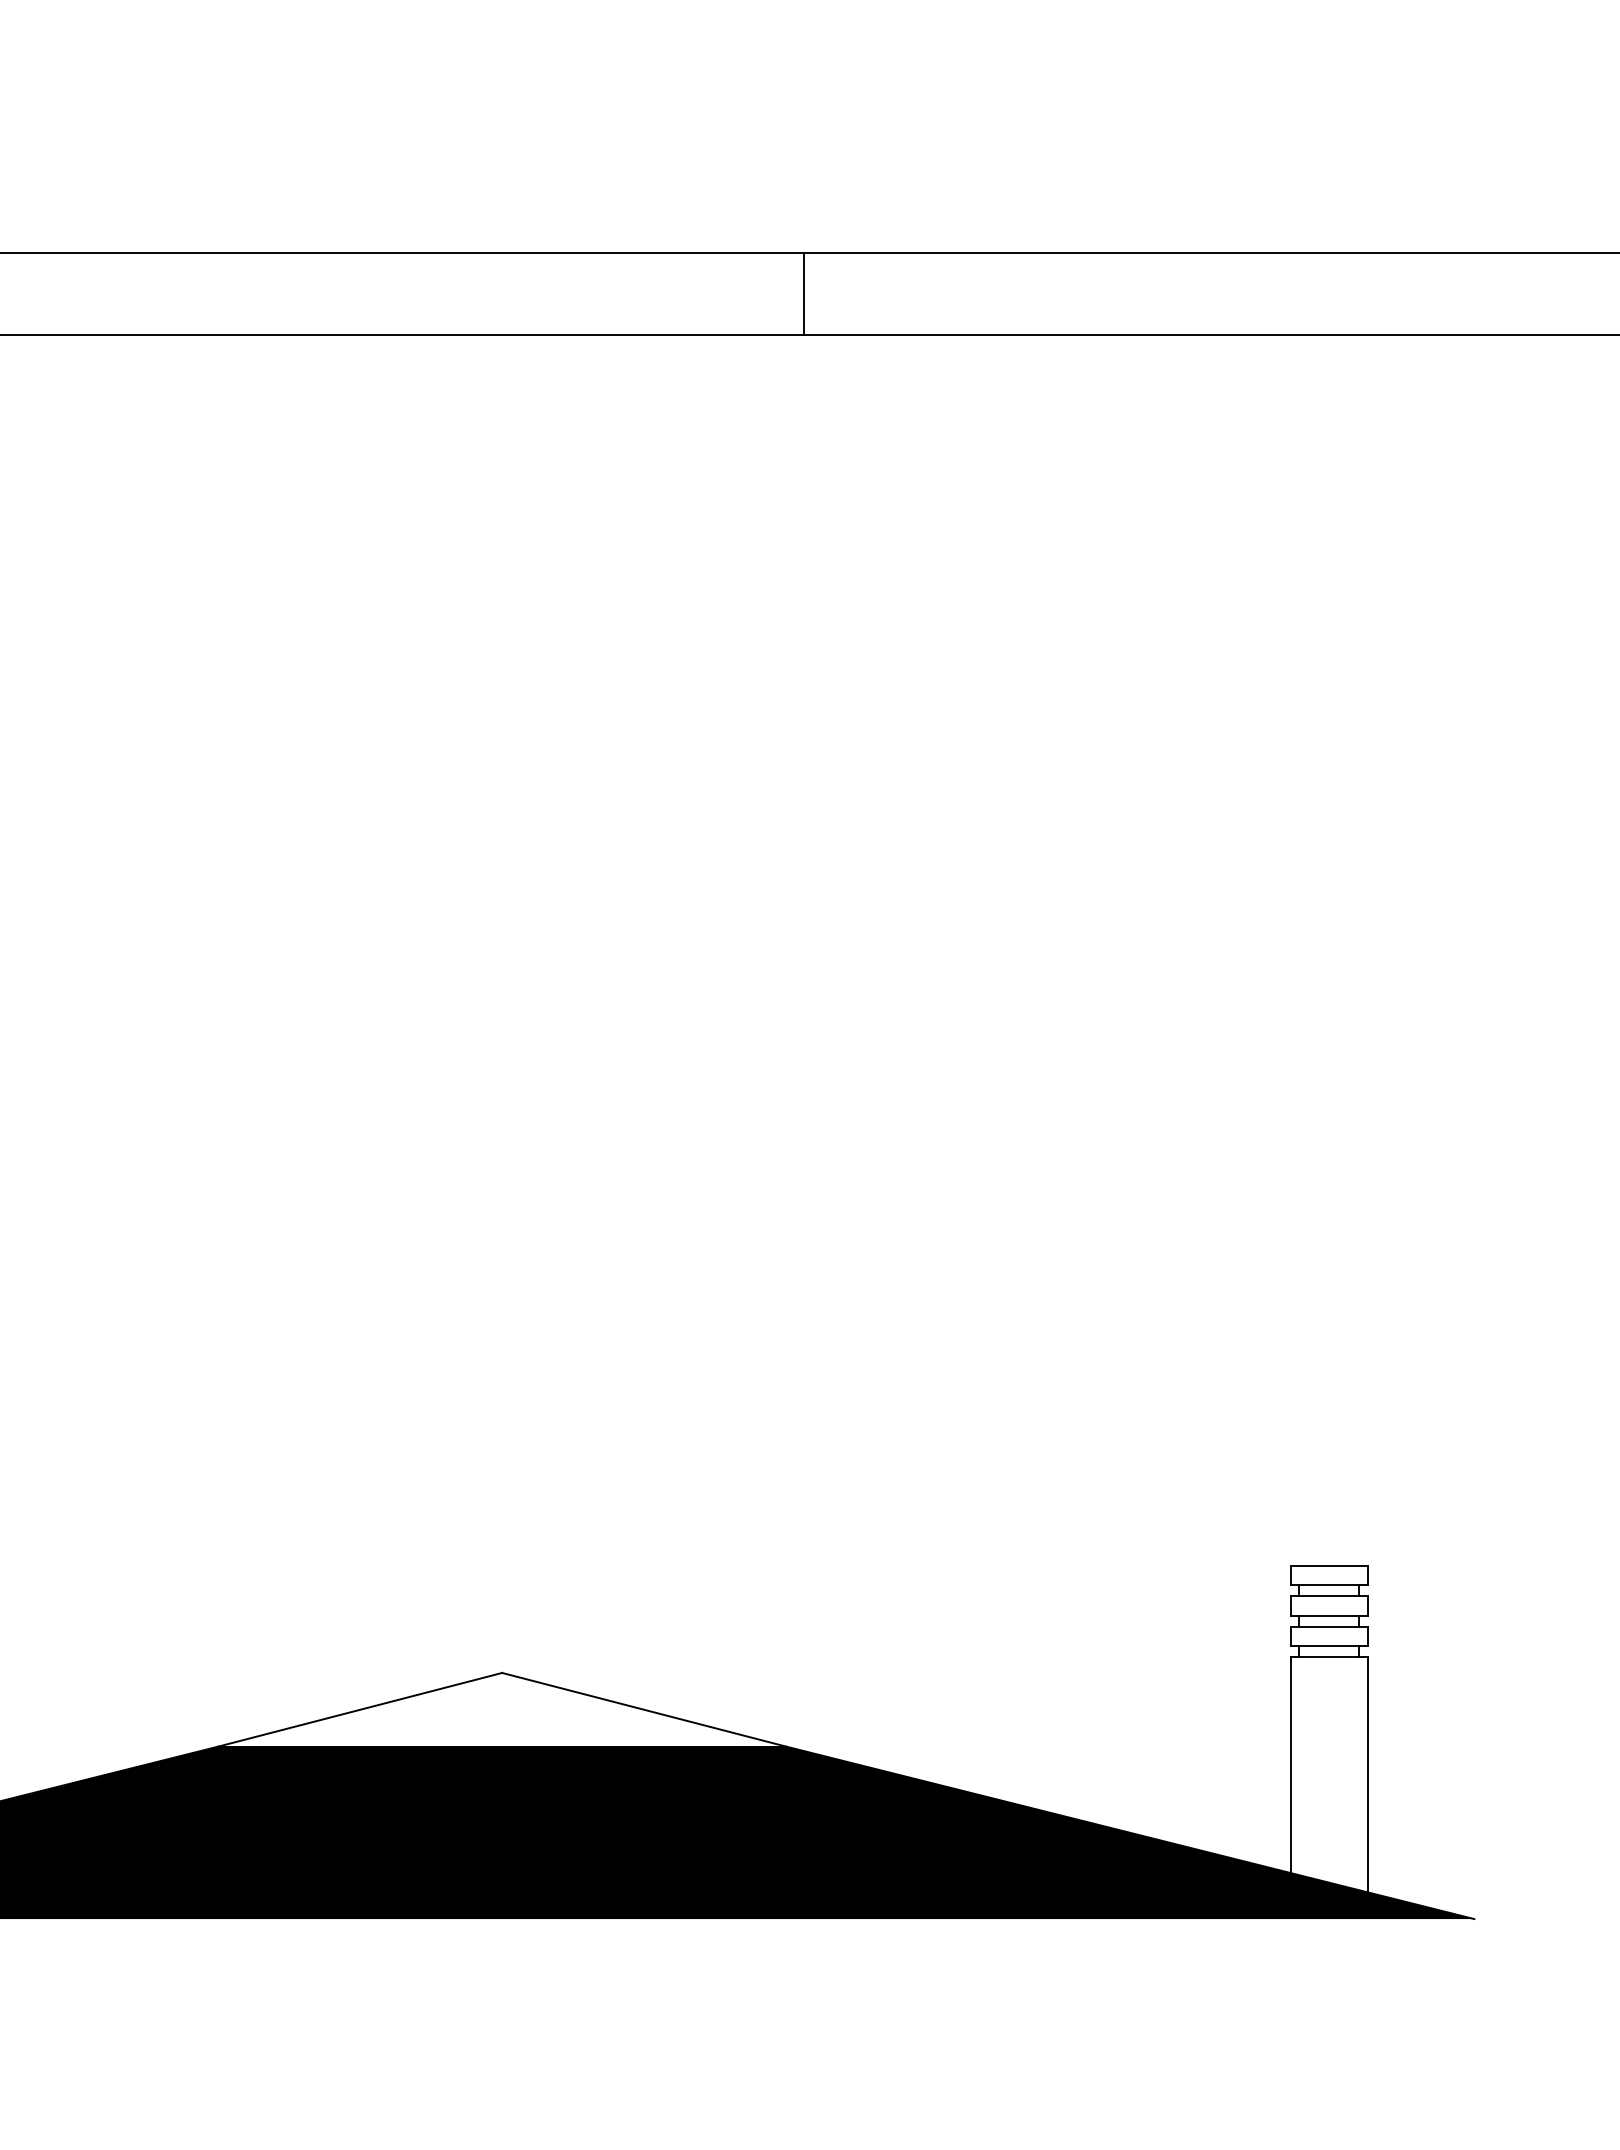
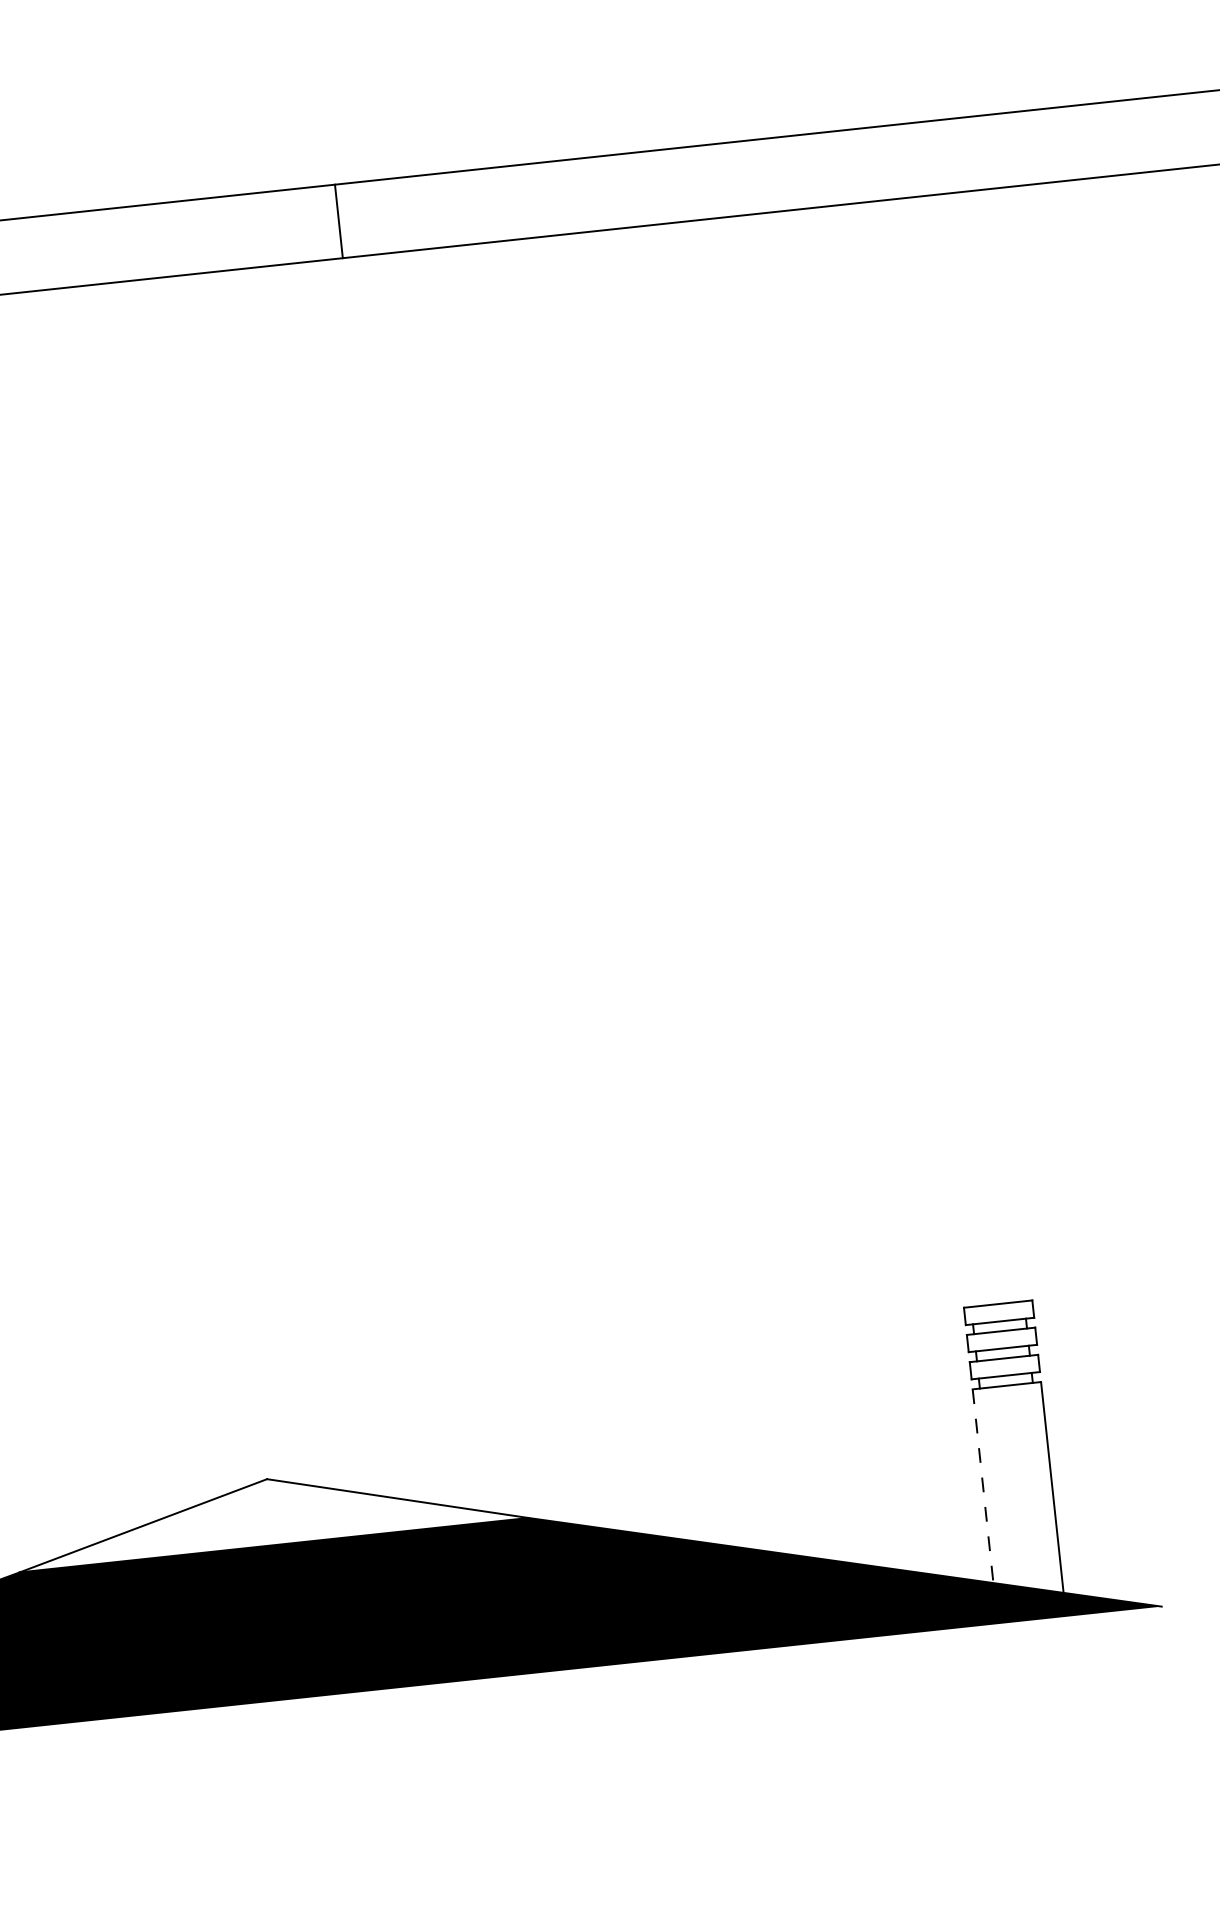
line: (803, 293) -> (338, 221), moved
line: (1291, 1765) -> (983, 1486), solid -> dashed

